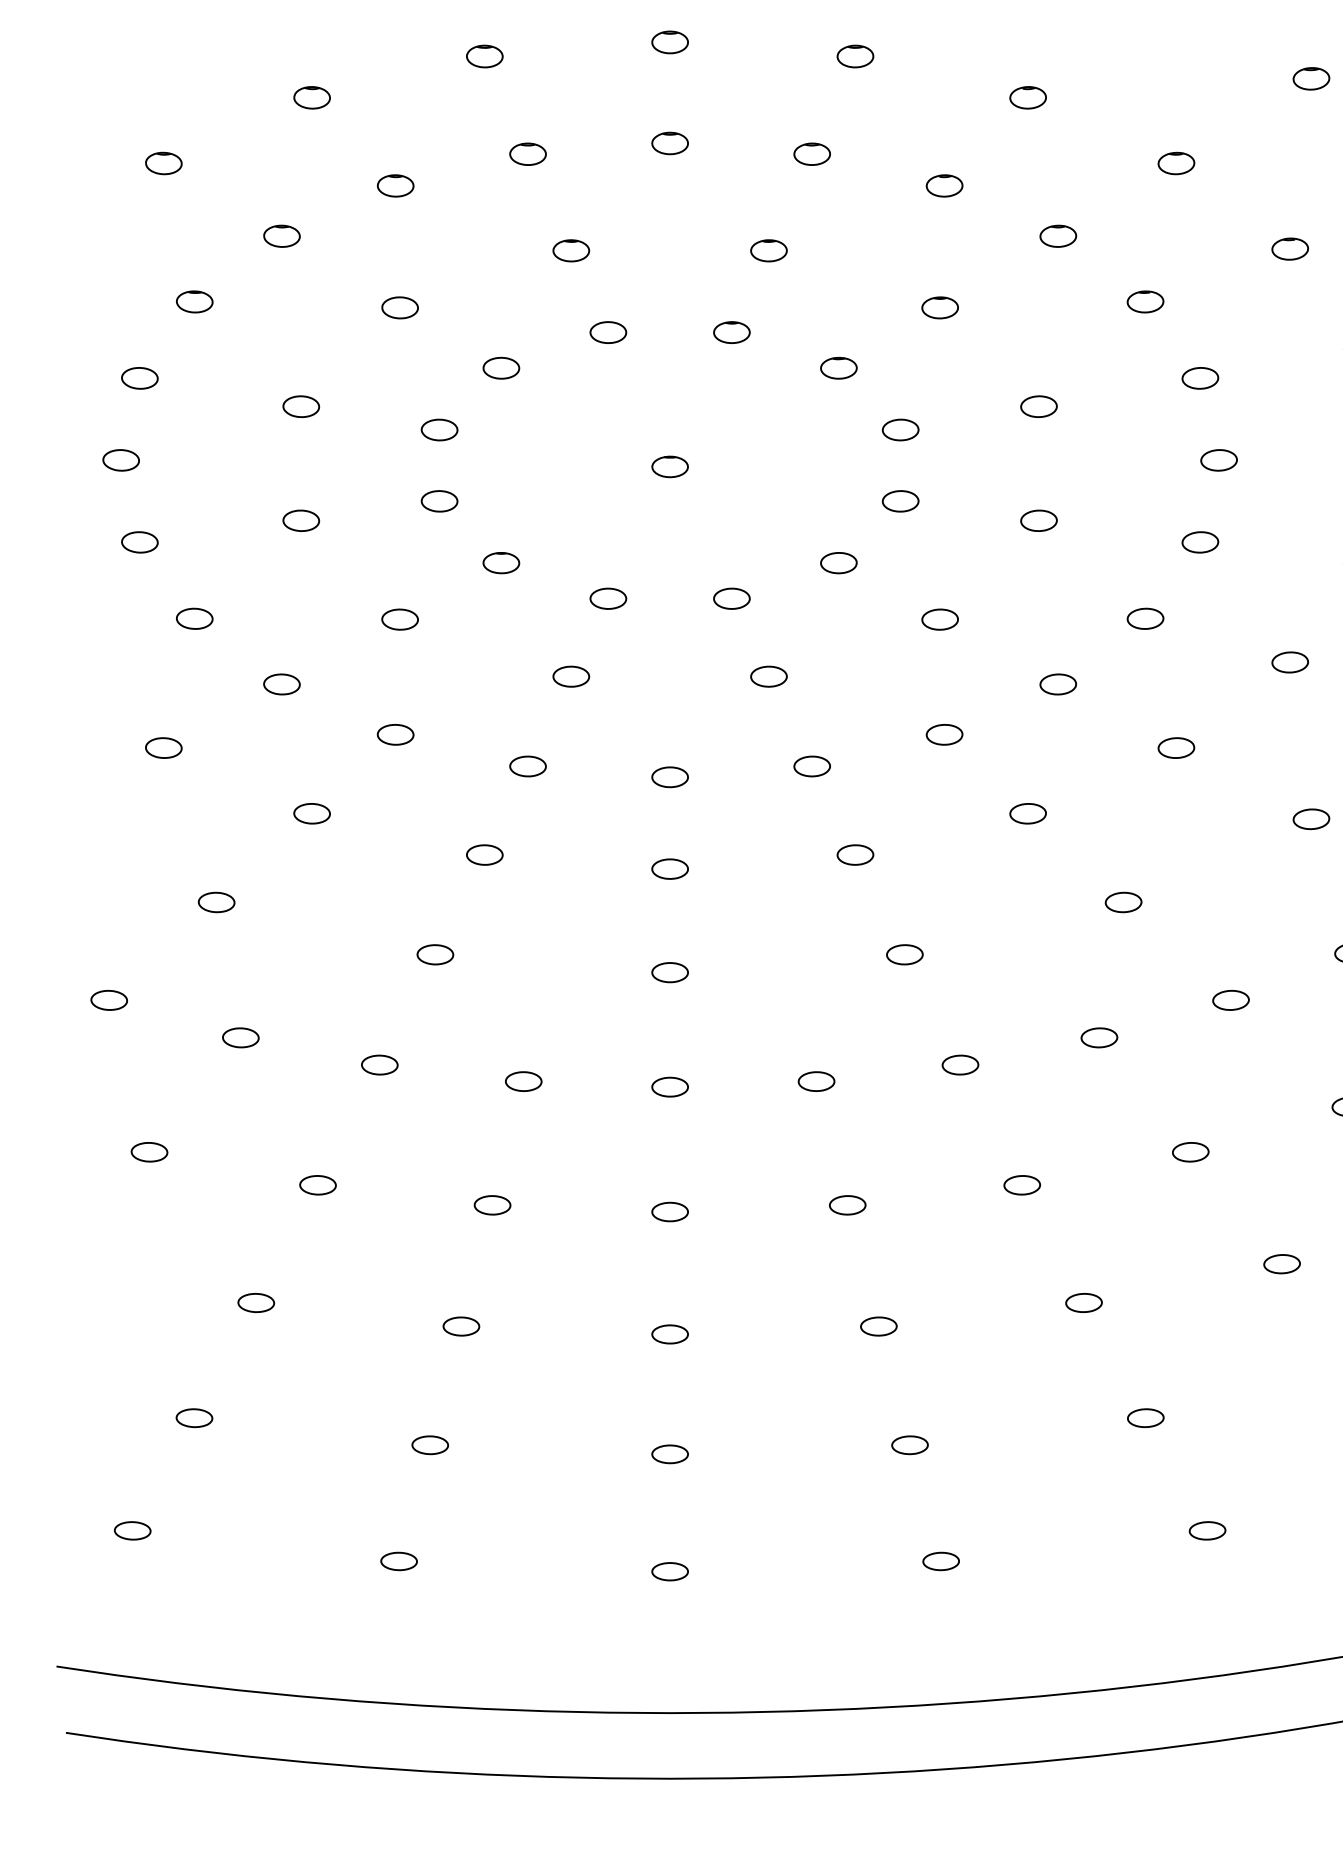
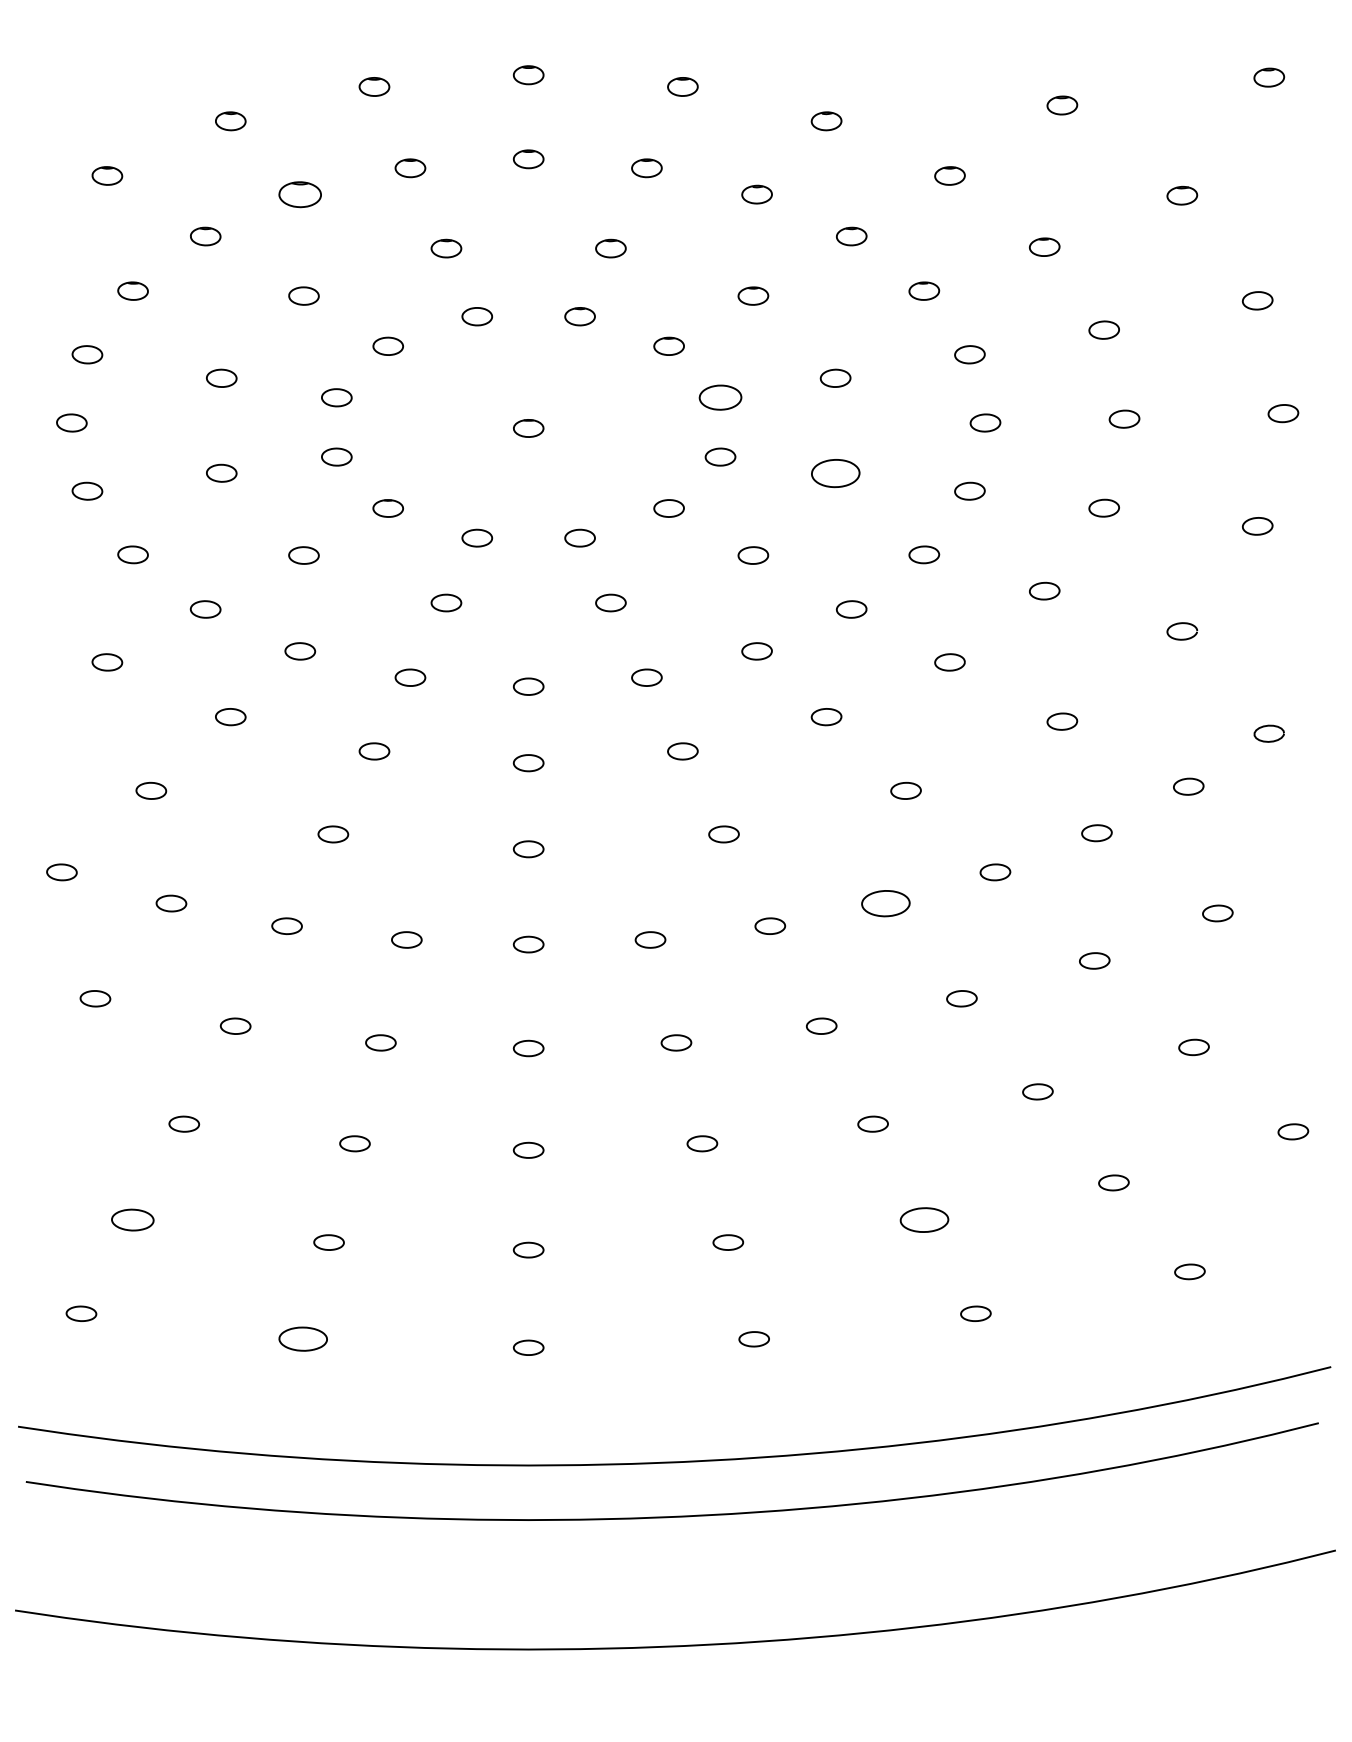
part: (395, 185) -> (300, 194), size x1.4
part: (900, 429) -> (720, 397), size x1.4
part: (1038, 519) -> (835, 472), size x1.6
part: (1098, 1037) -> (885, 903), size x1.6
part: (194, 1417) -> (132, 1219), size x1.4
part: (1145, 1417) -> (924, 1219), size x1.6
part: (398, 1561) -> (302, 1339), size x1.6

